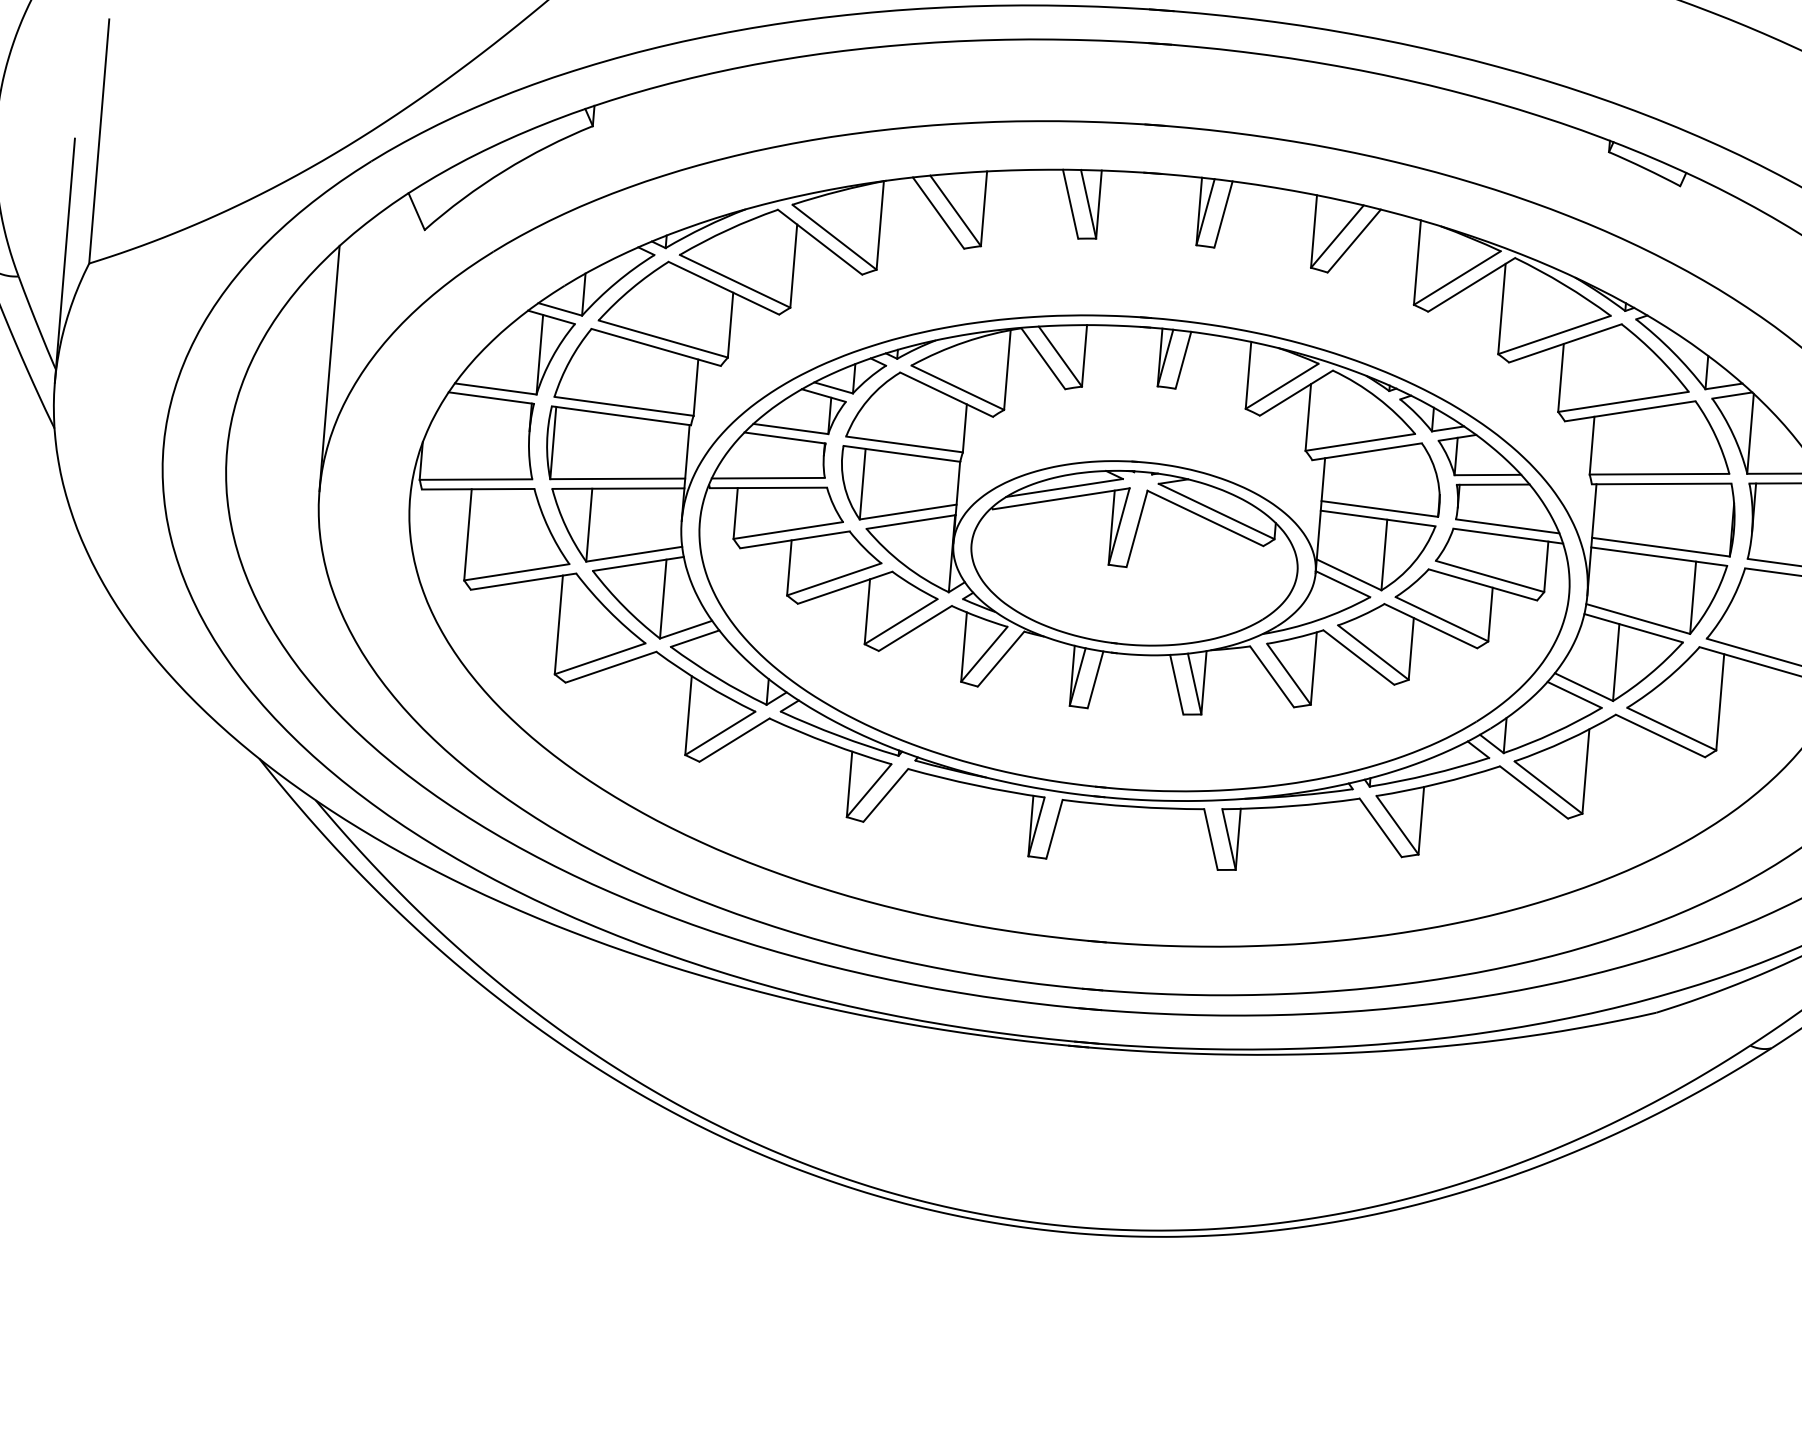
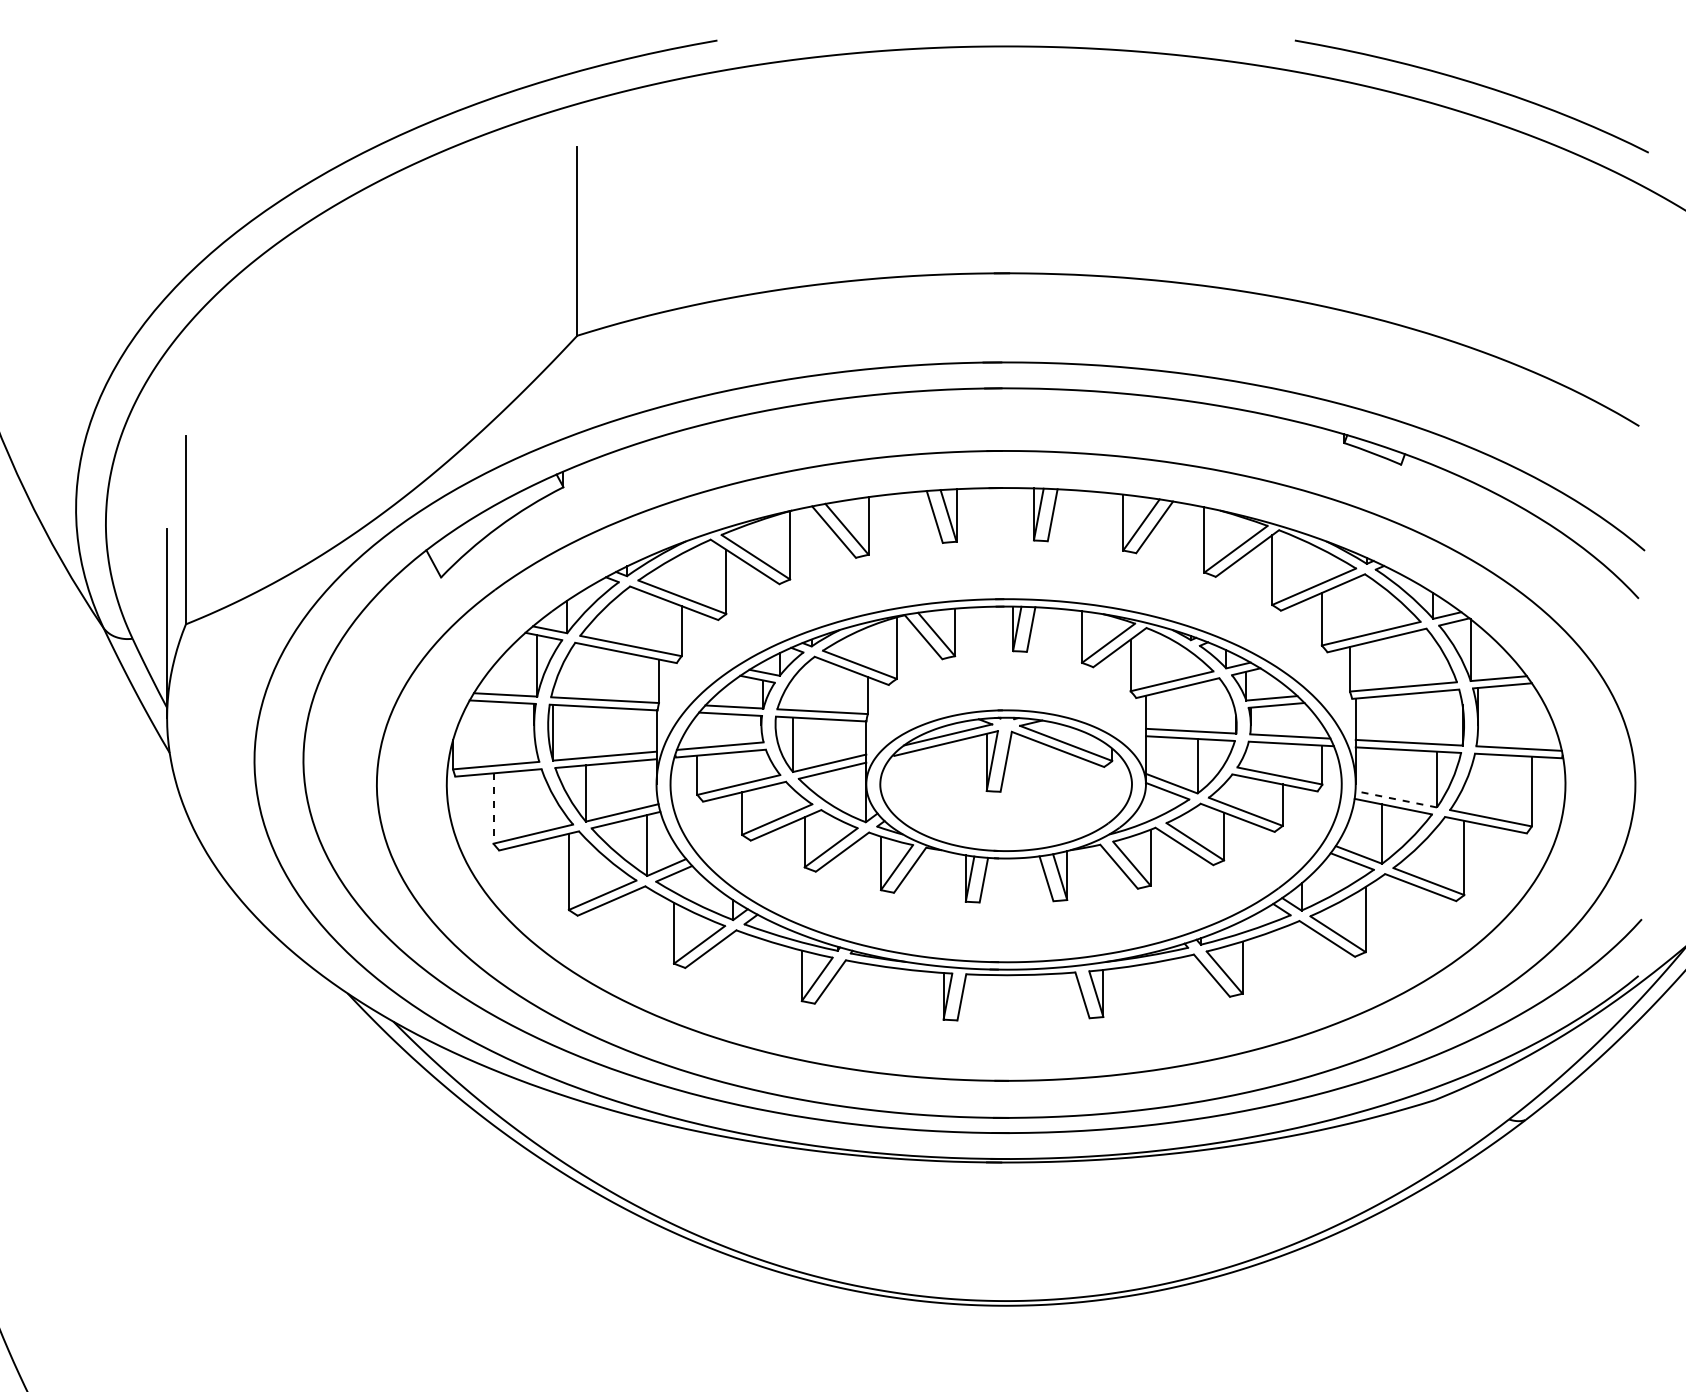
line: (329, 368) -> (376, 689), removed
line: (467, 536) -> (493, 809), solid -> dashed
line: (1638, 619) -> (1396, 799), solid -> dashed

